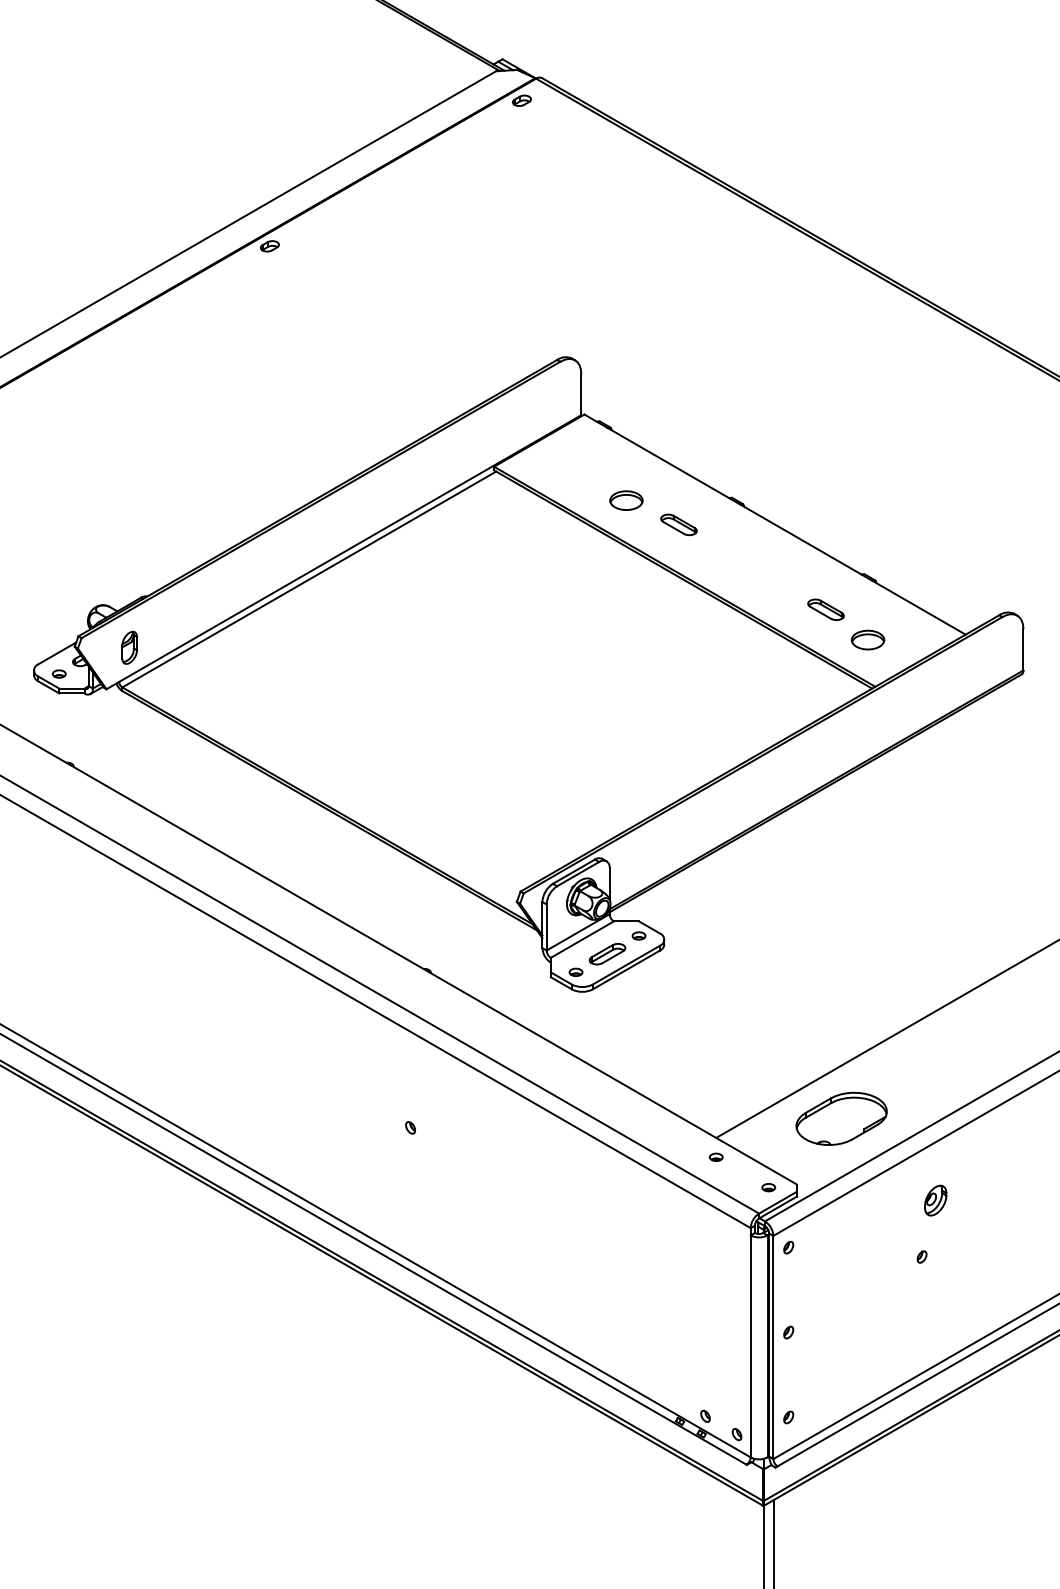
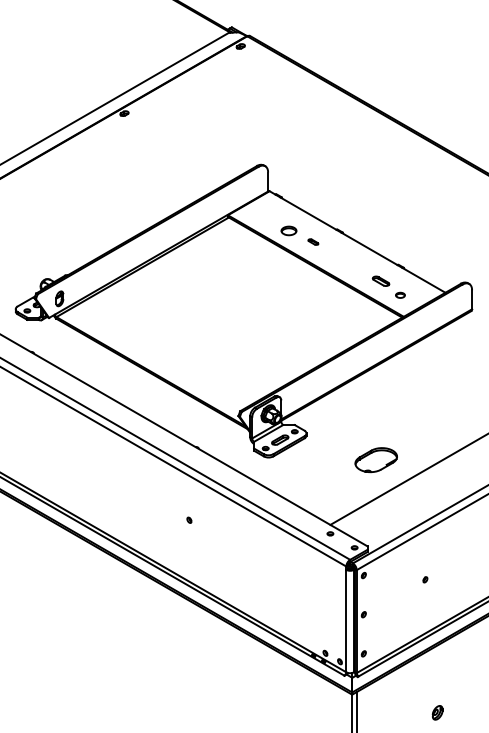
part: (679, 523) -> (313, 241), size x0.6
part: (868, 640) -> (400, 295), size x0.6
part: (839, 1119) -> (375, 460), moved
part: (935, 1199) -> (437, 712), moved

